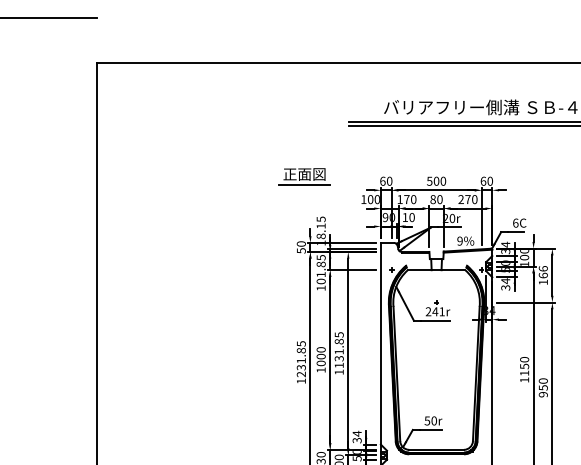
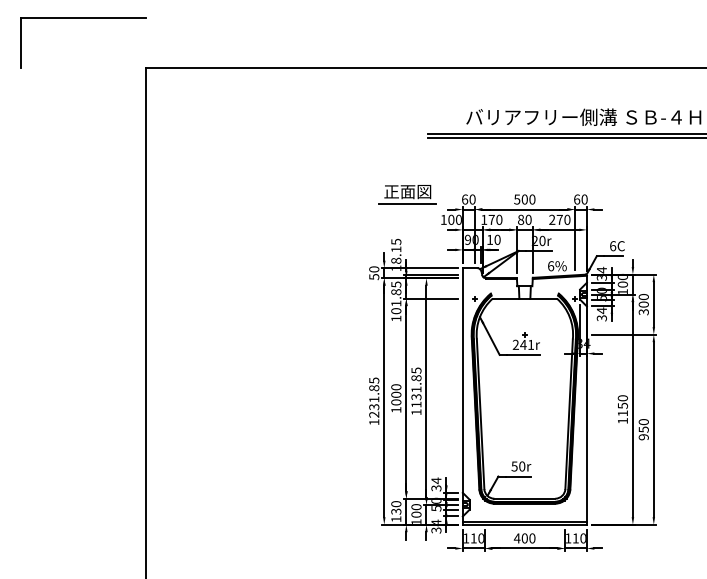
part: (304, 176) -> (407, 194), moved
text: (459, 241) -> (550, 266), 9% -> 6%
text: (543, 275) -> (643, 304), 166 -> 300

